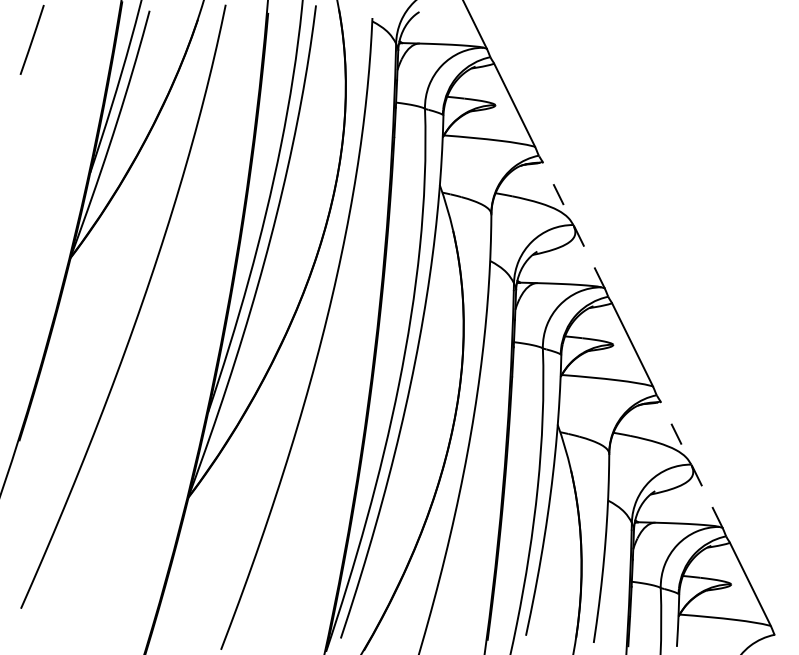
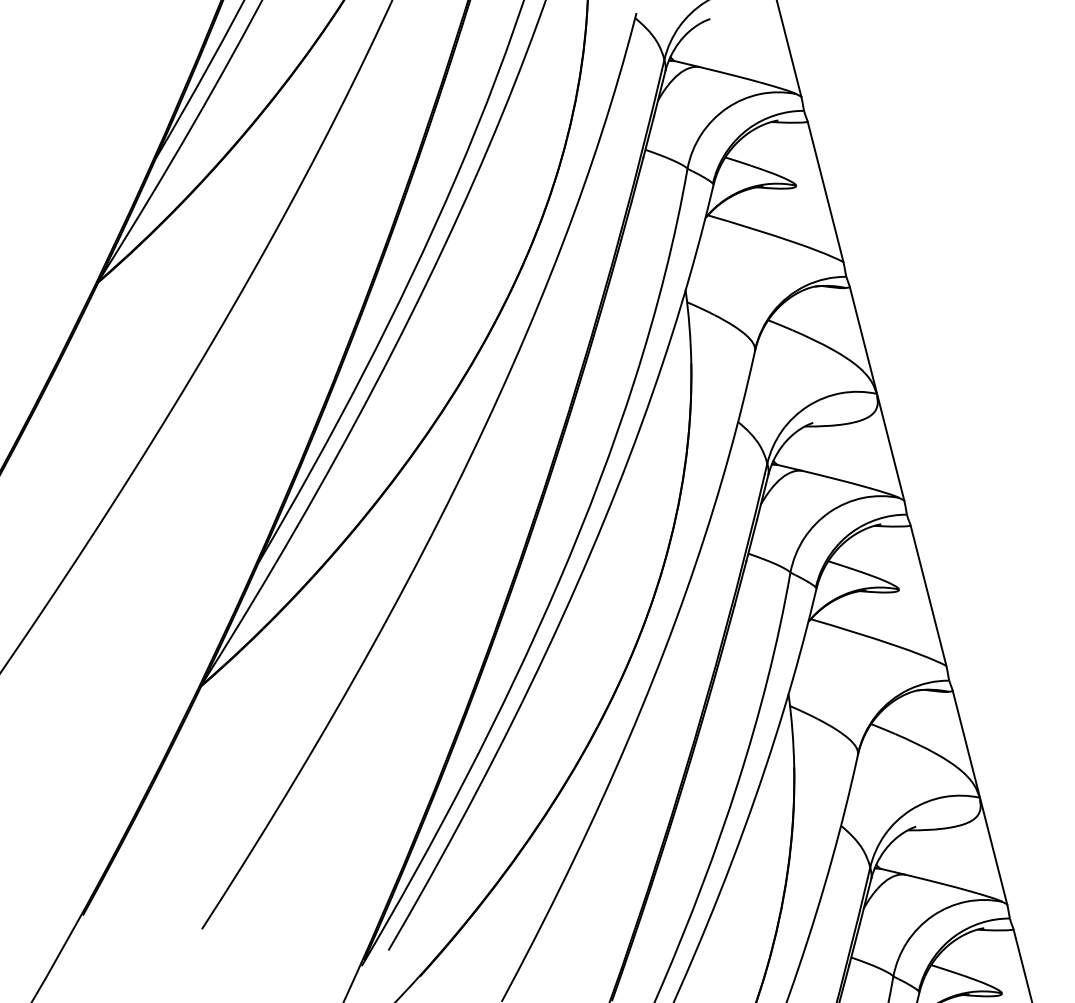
line: (573, 224) -> (877, 393), dashed -> solid
line: (691, 464) -> (980, 797), dashed -> solid

